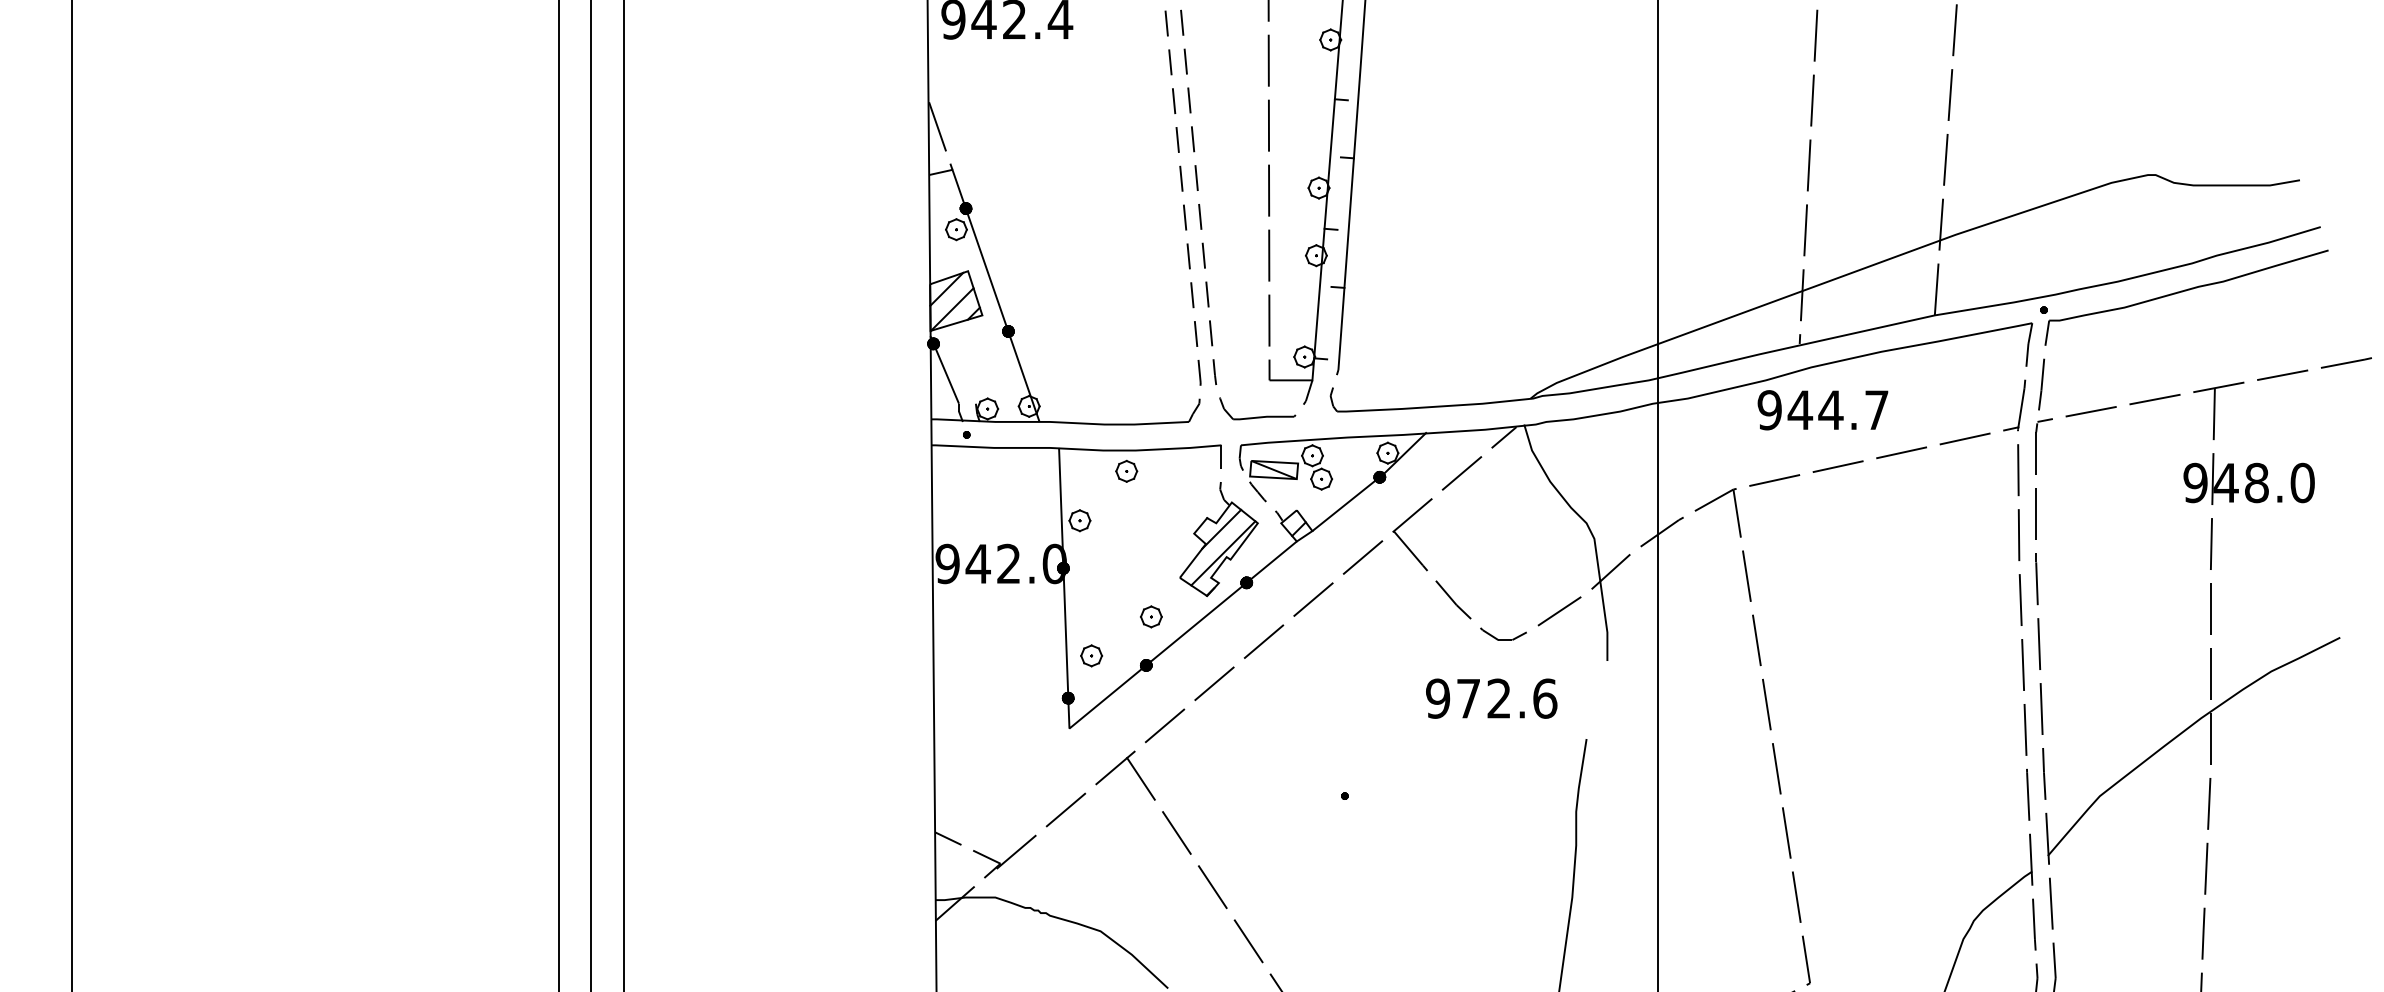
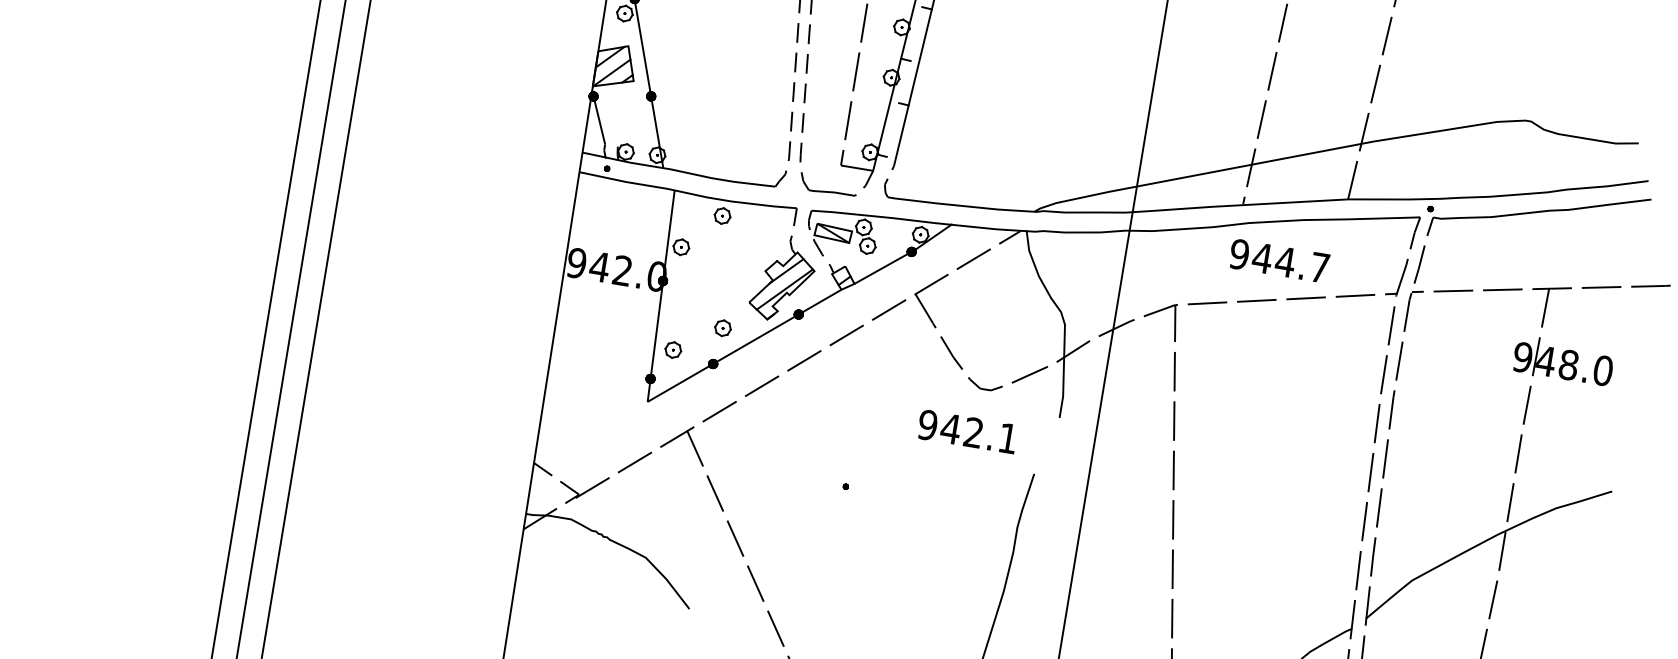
text: (1822, 410) -> (1279, 261), moved
text: (1506, 698) -> (979, 433), 972.6 -> 942.1

